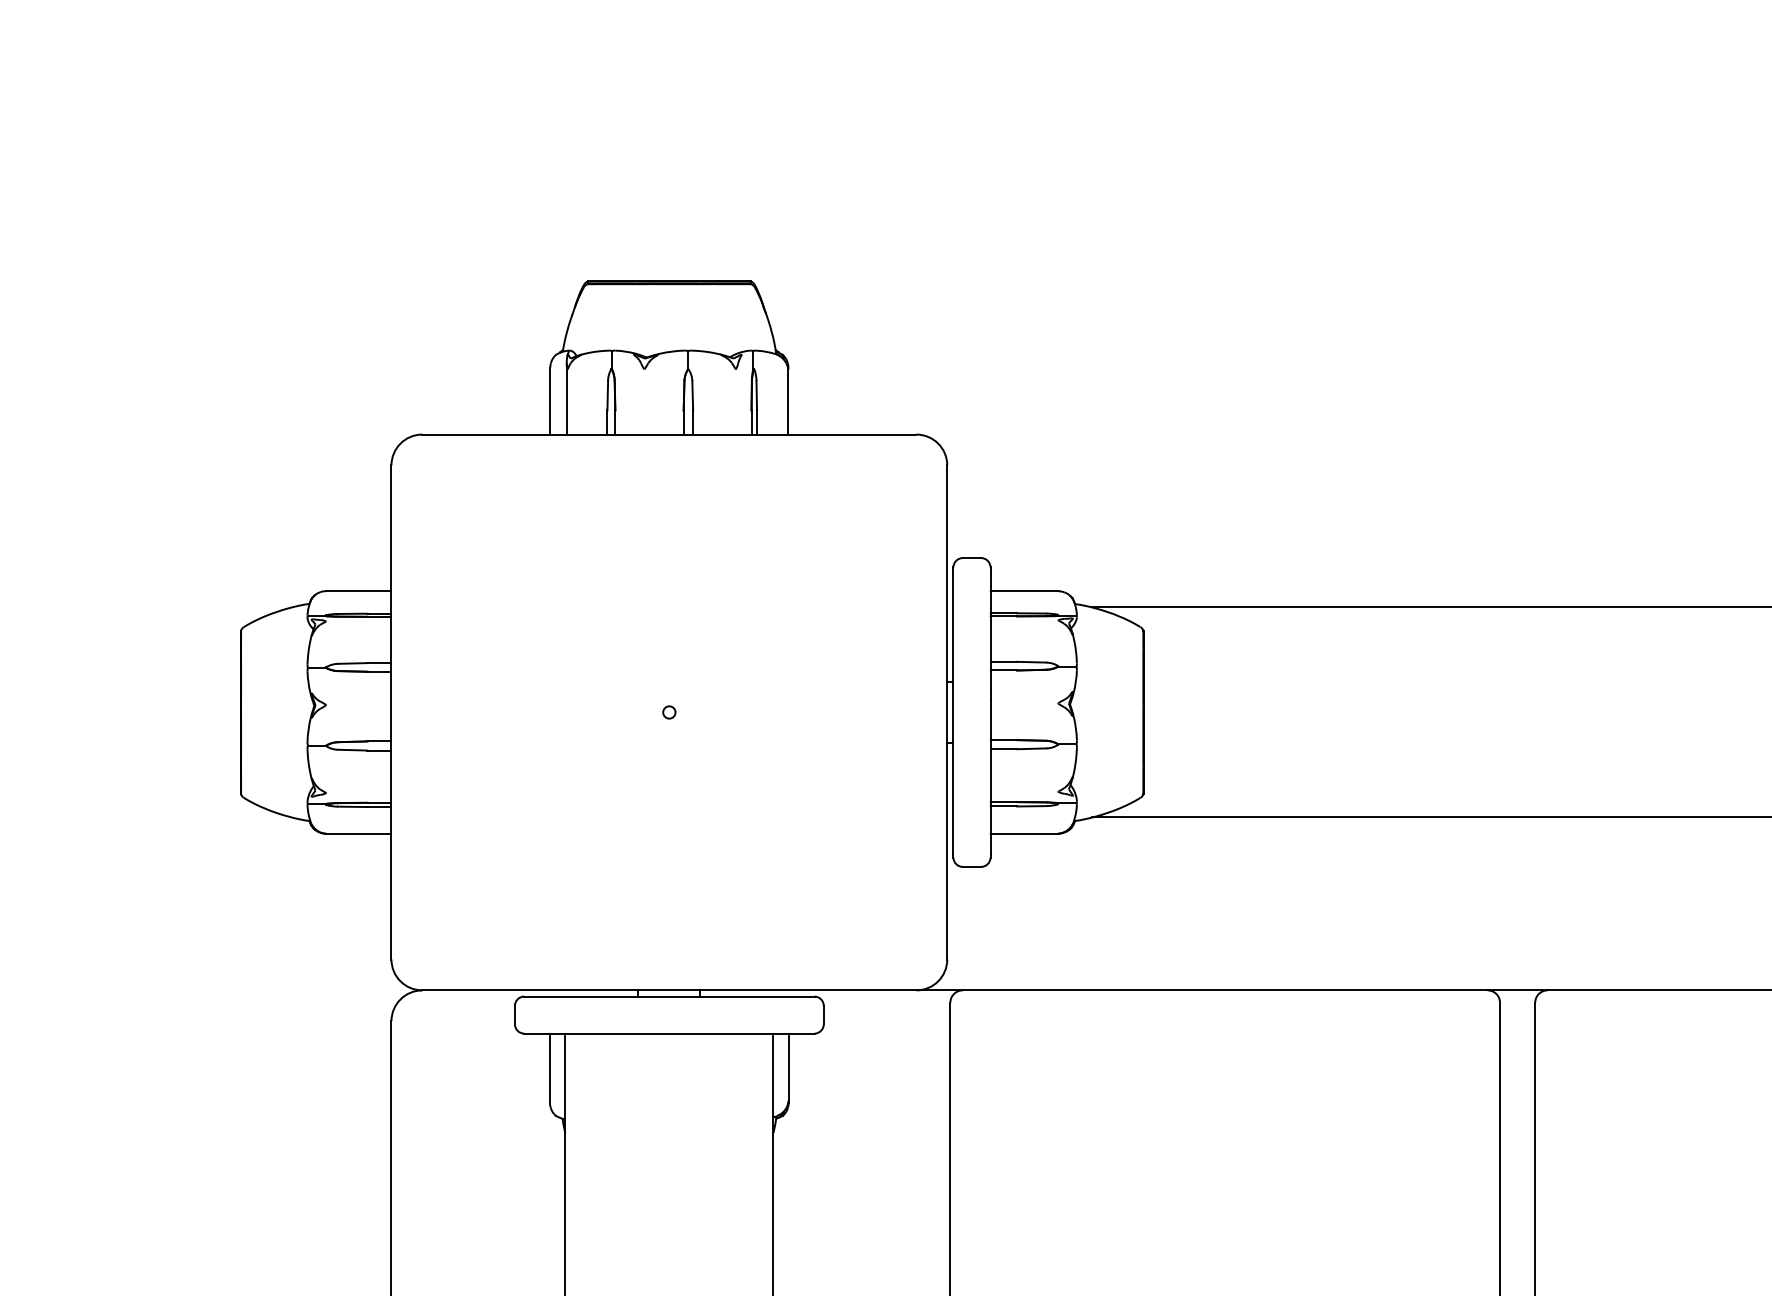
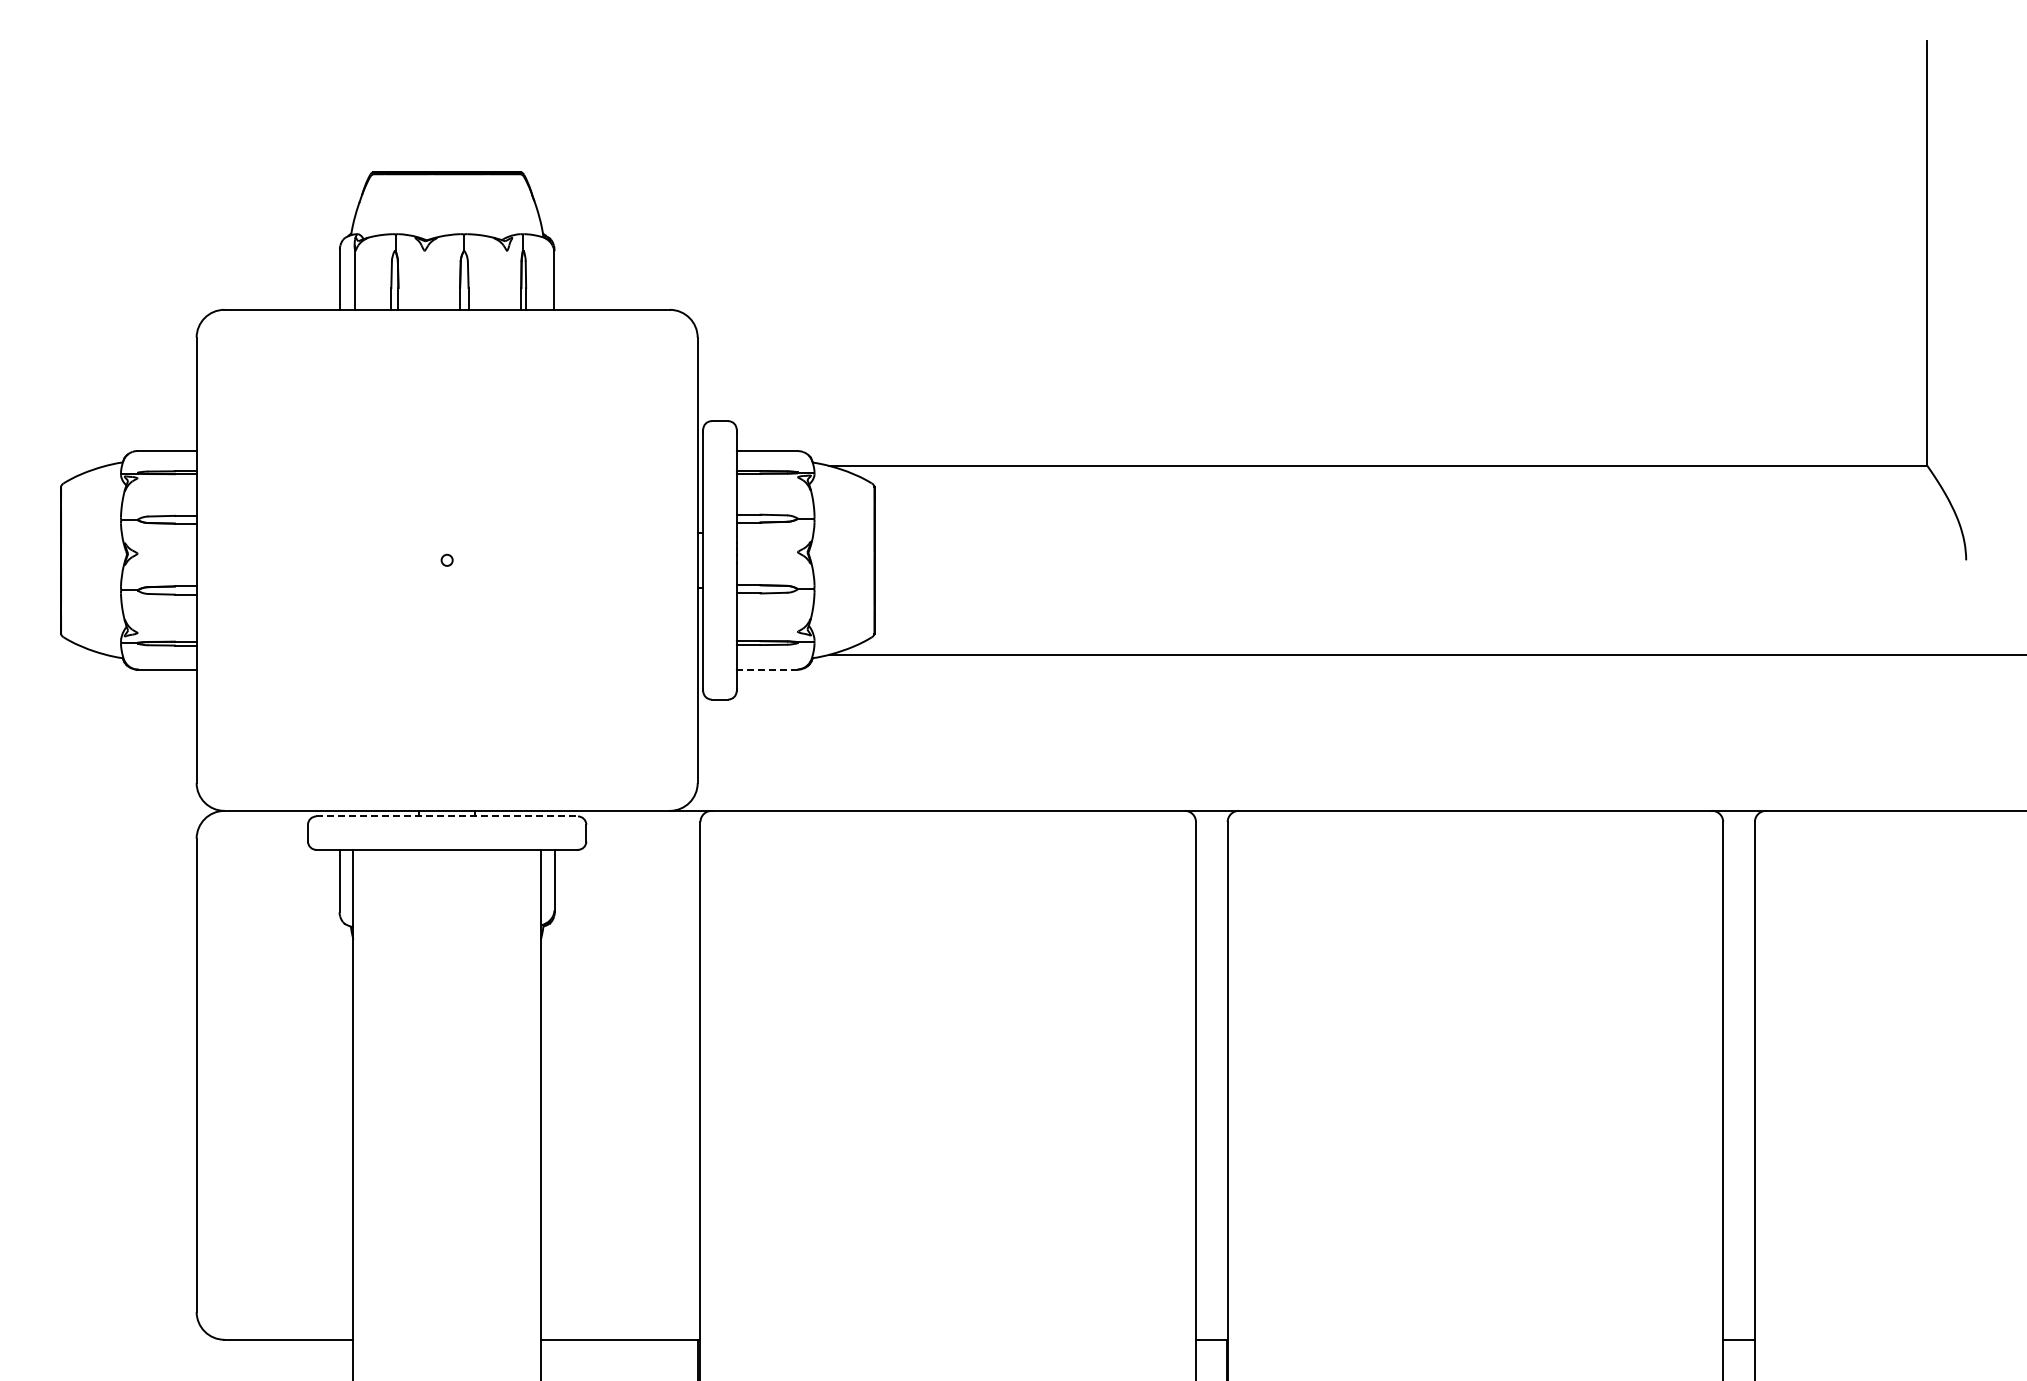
line: (1024, 833) -> (767, 669), solid -> dashed
line: (669, 996) -> (447, 816), solid -> dashed

